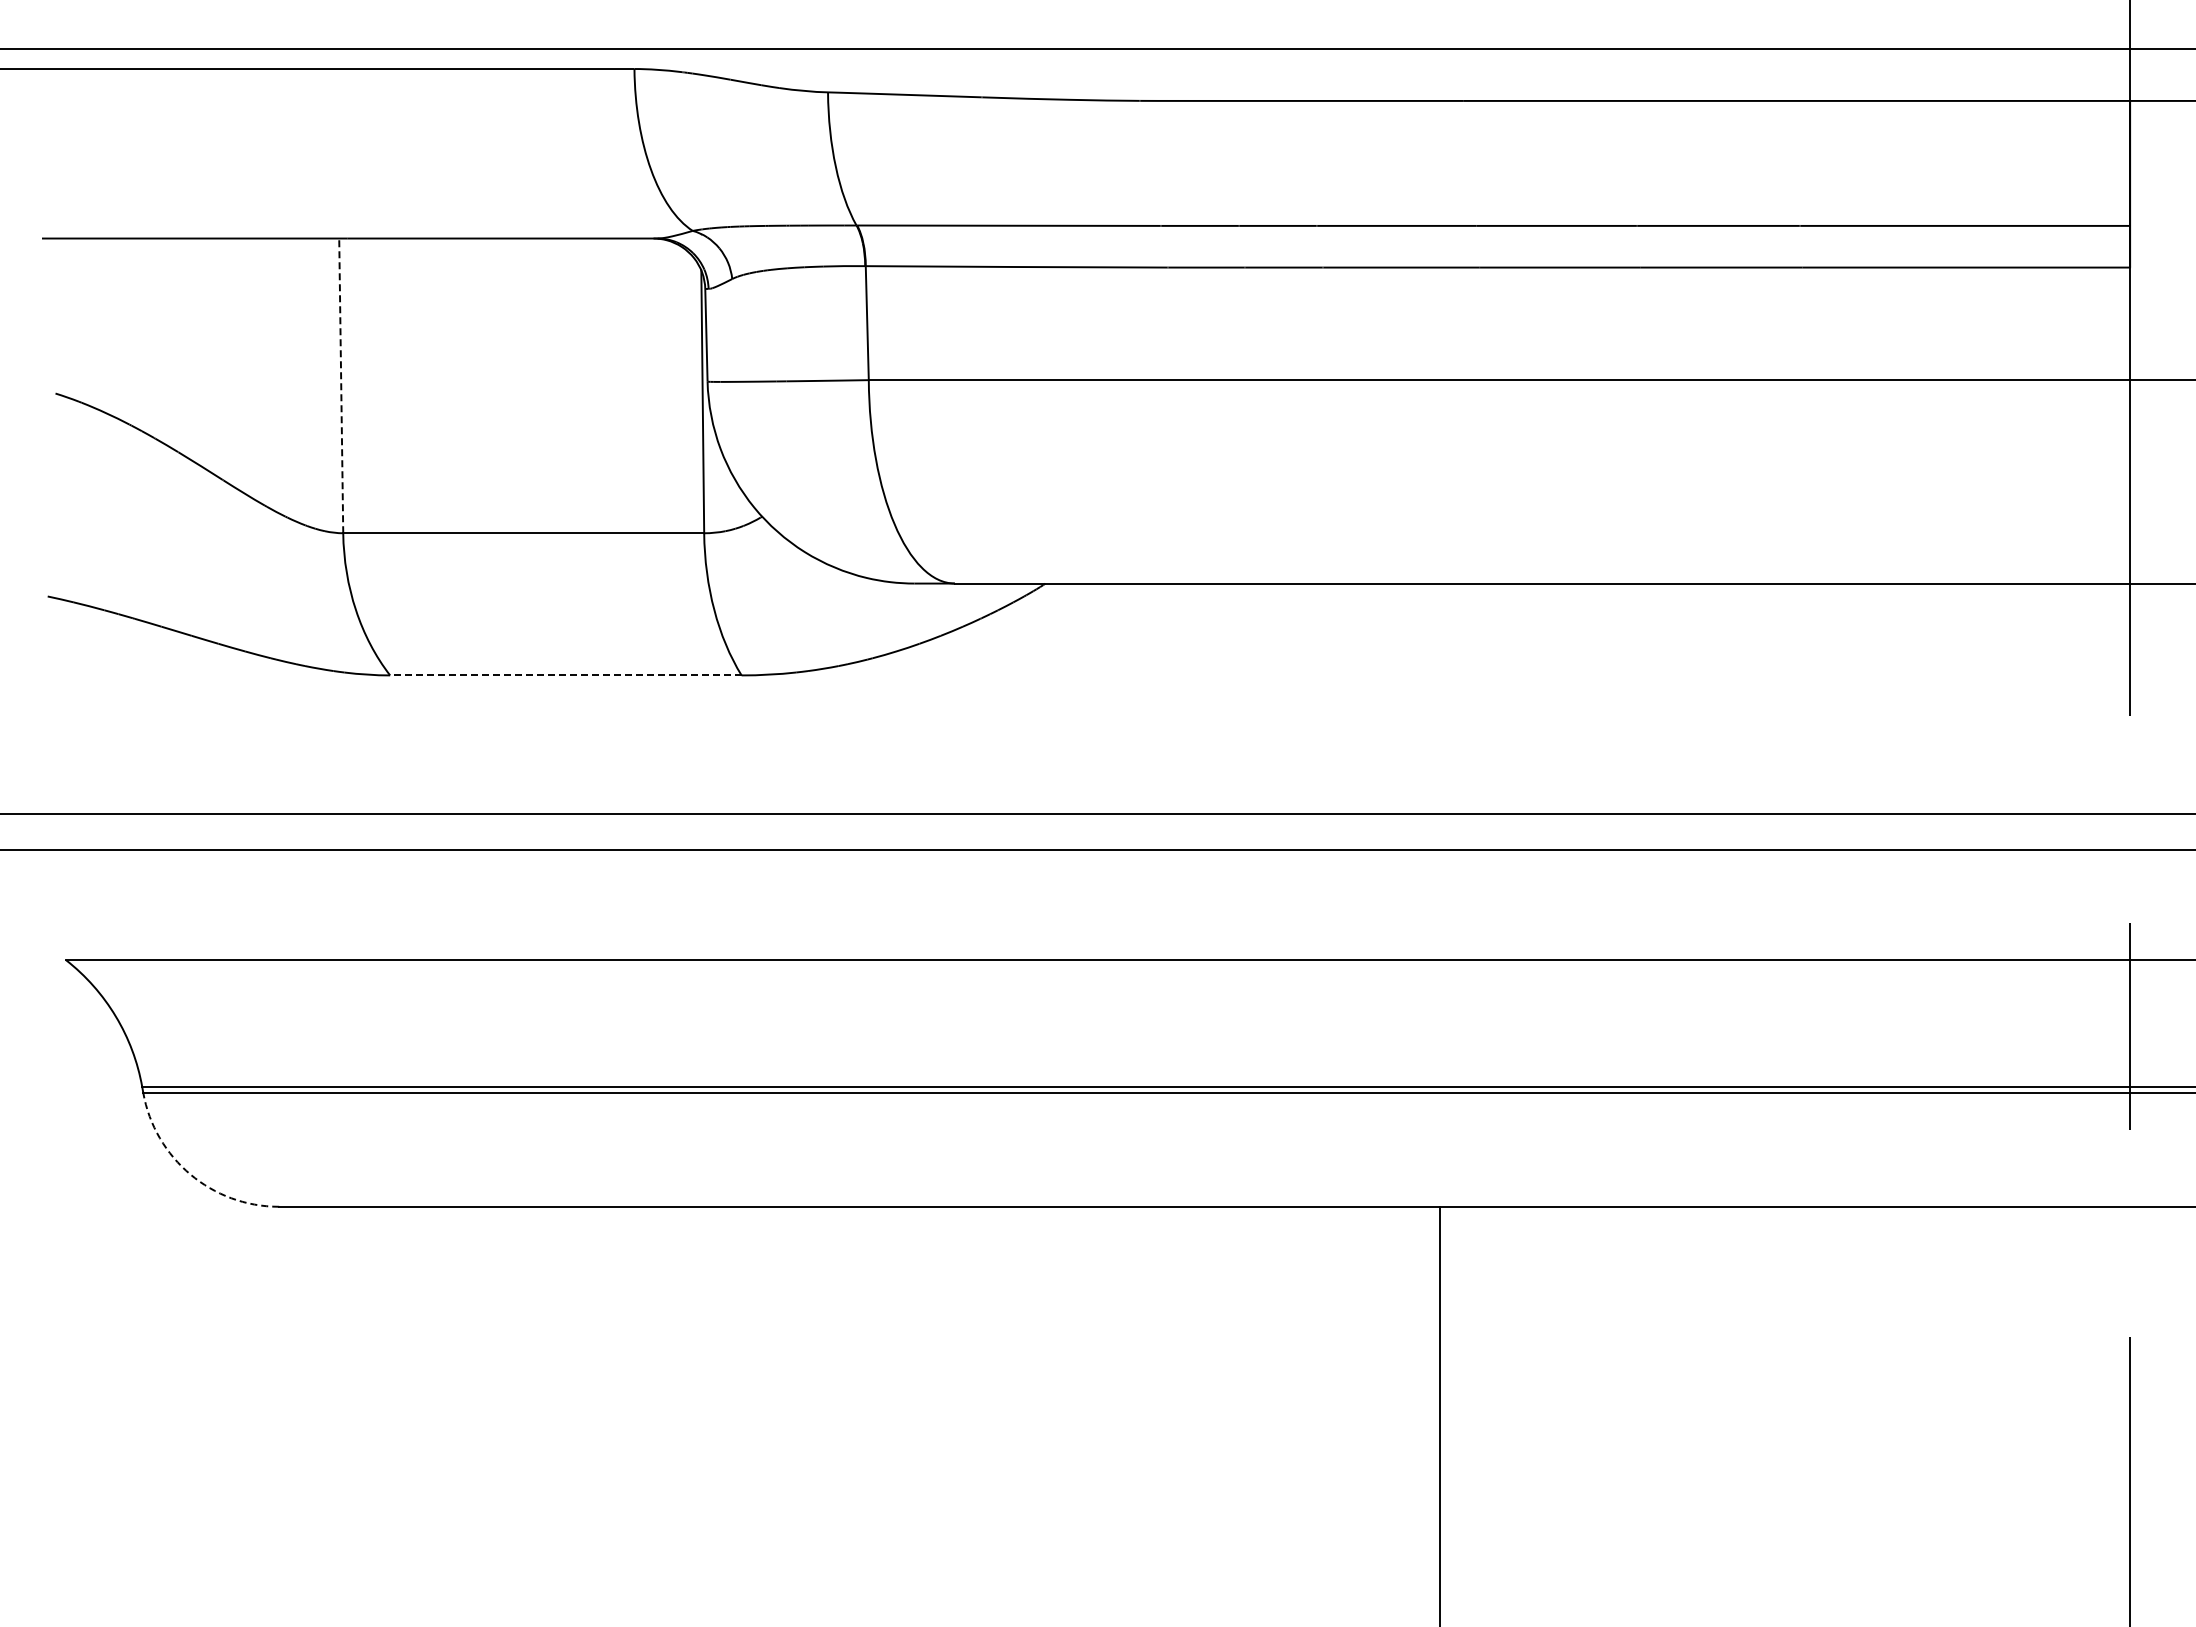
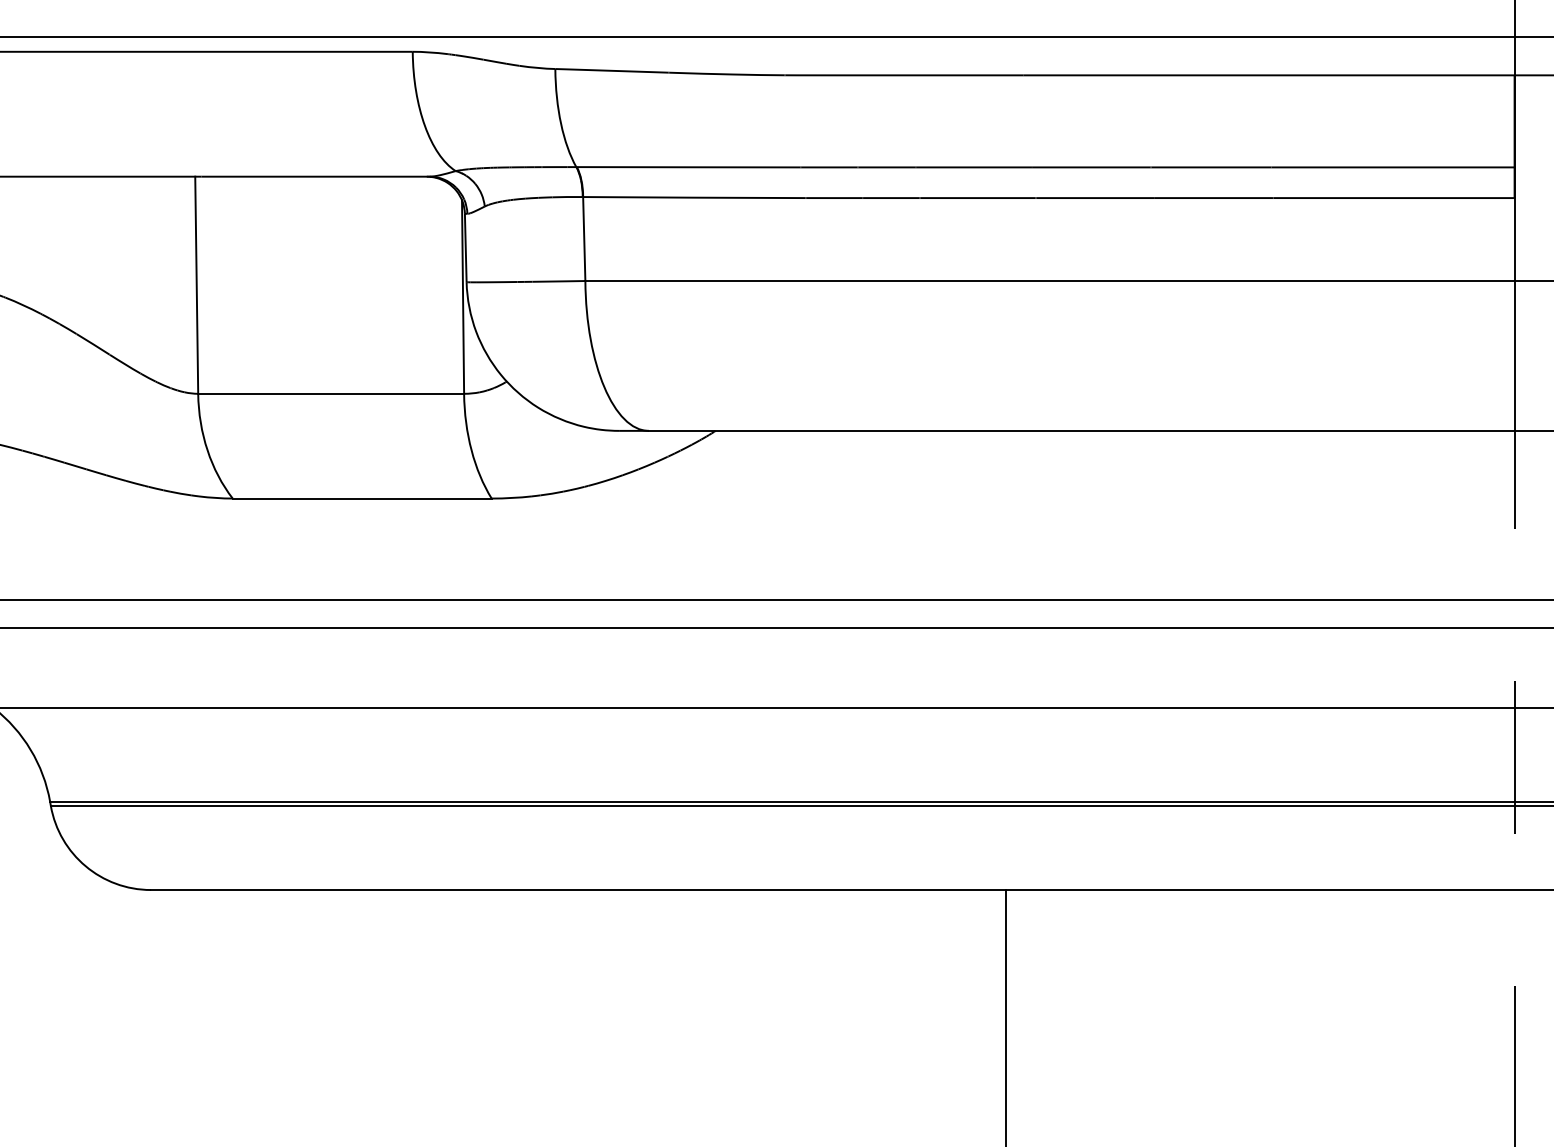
line: (341, 385) -> (196, 284), dashed -> solid
line: (565, 675) -> (361, 498), dashed -> solid
arc: (190, 1174) -> (85, 866), dashed -> solid

